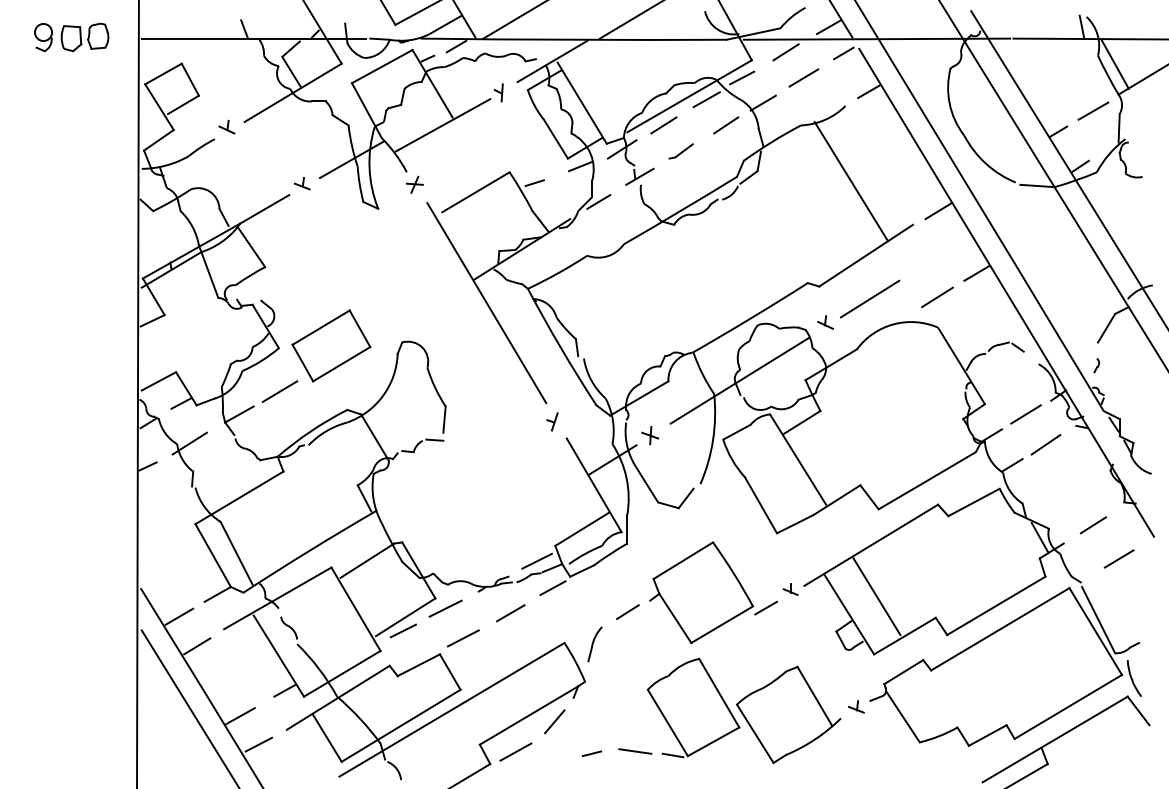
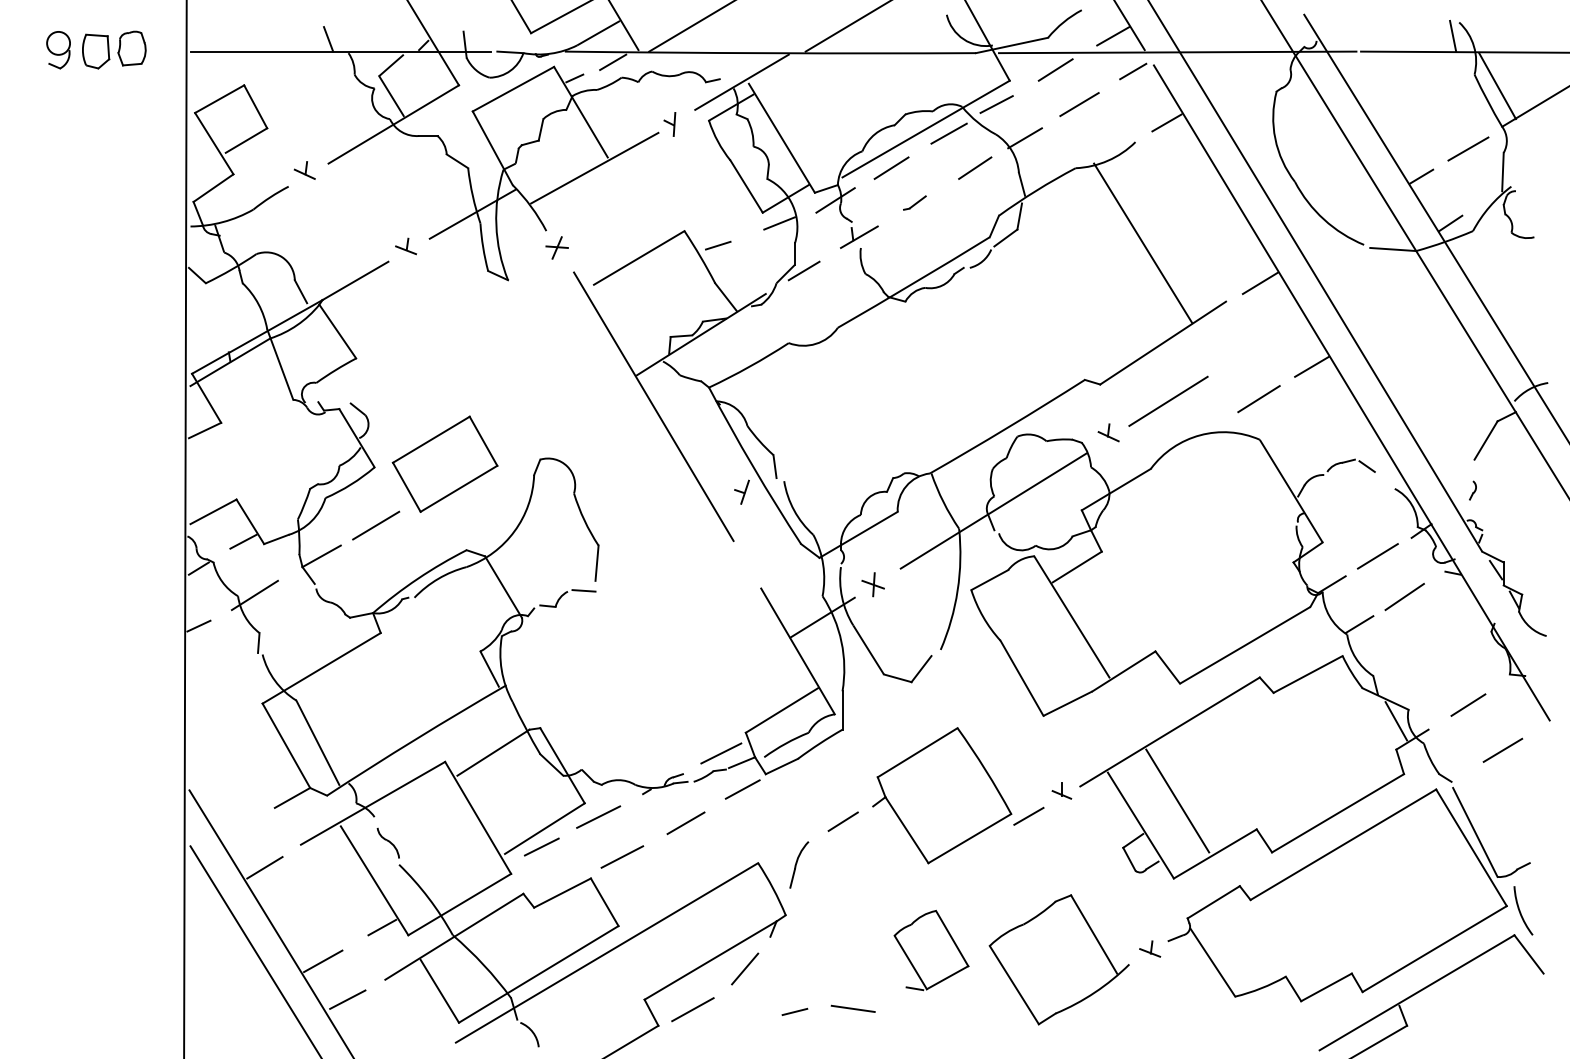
part: (680, 150) -> (914, 202), size x0.7
part: (552, 421) -> (741, 491), moved
line: (179, 616) -> (240, 827), removed
part: (693, 708) -> (931, 950), size x0.6

